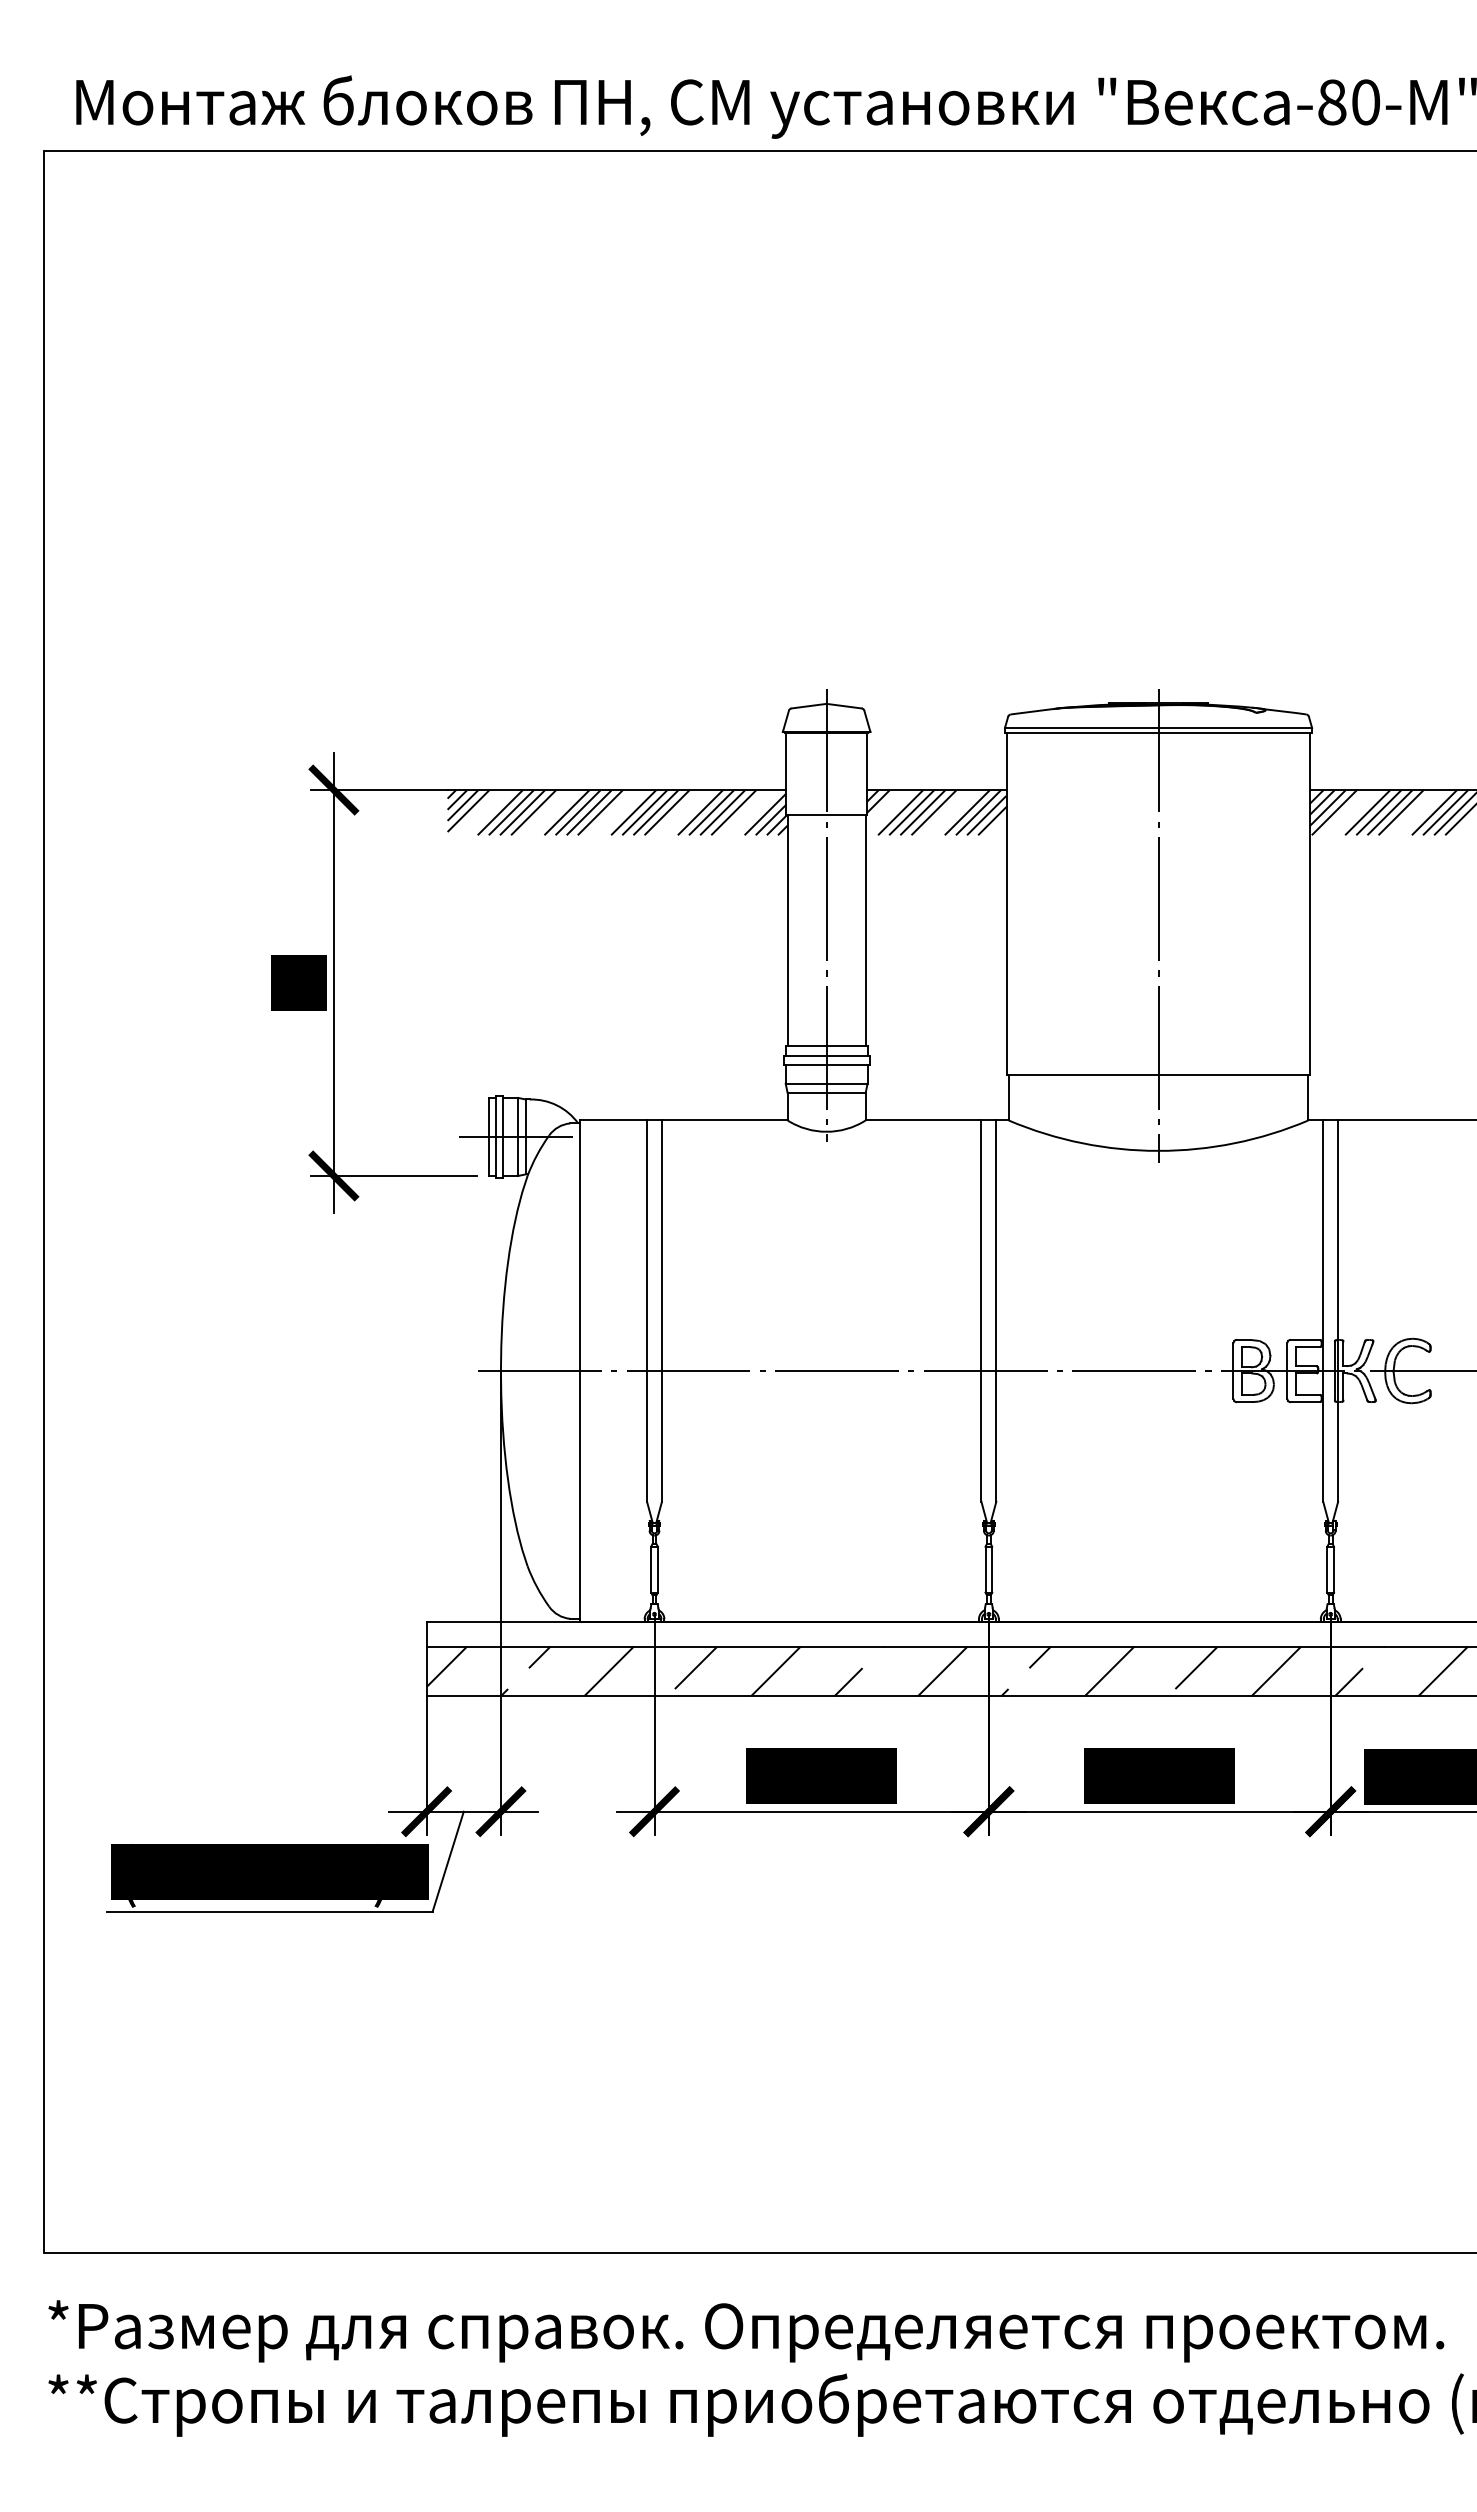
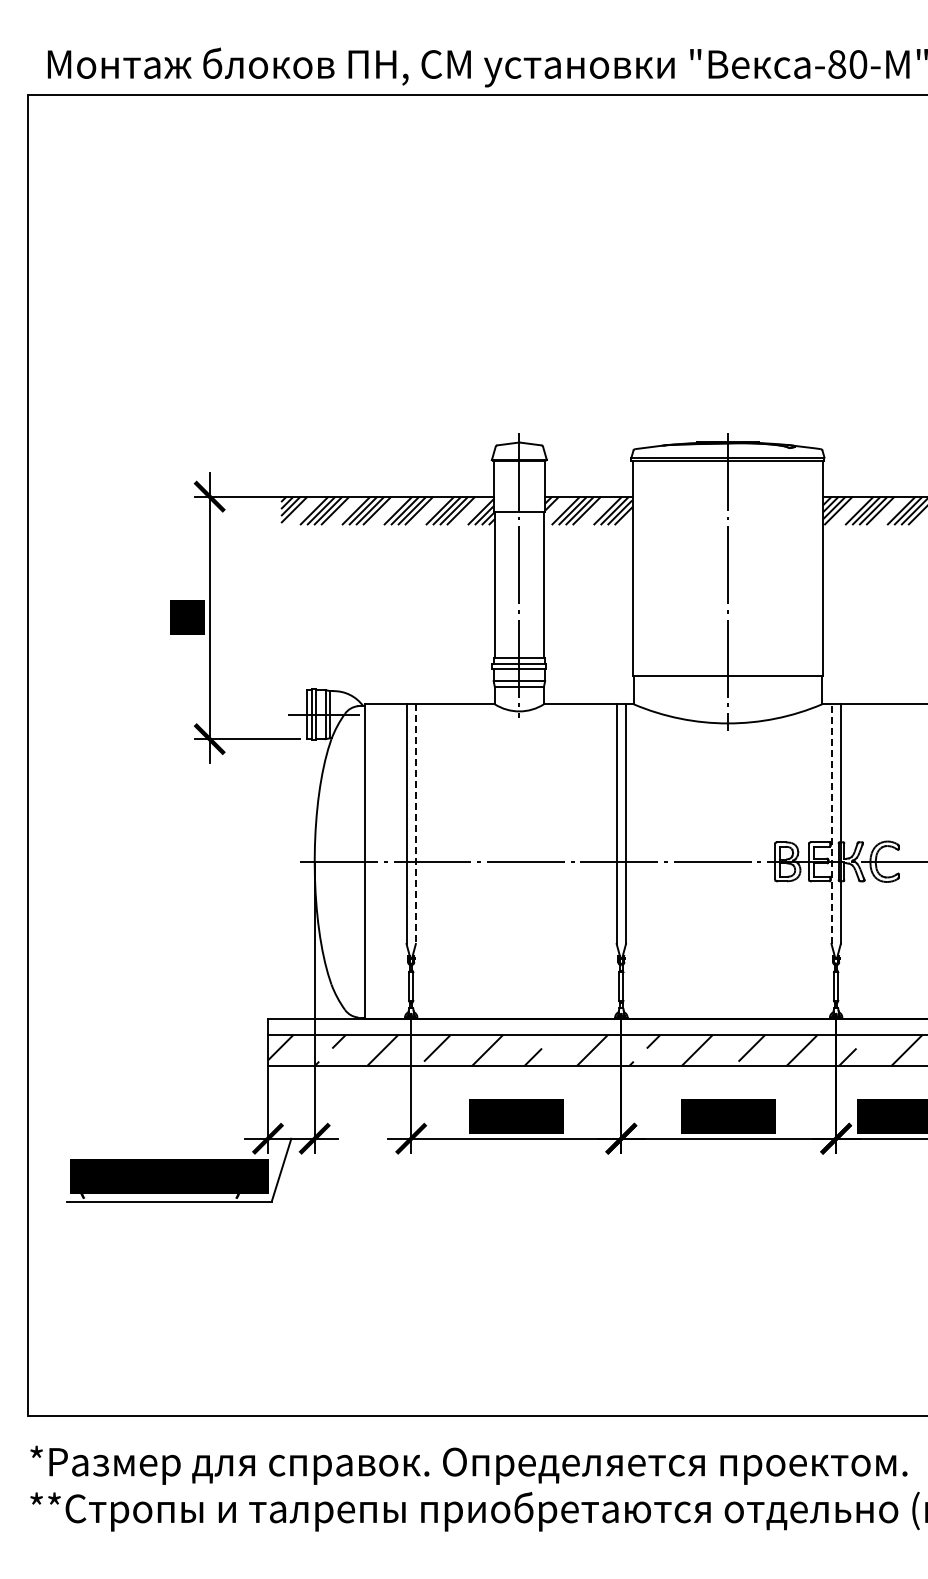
line: (661, 1311) -> (415, 824), solid -> dashed
line: (1323, 1311) -> (831, 824), solid -> dashed

